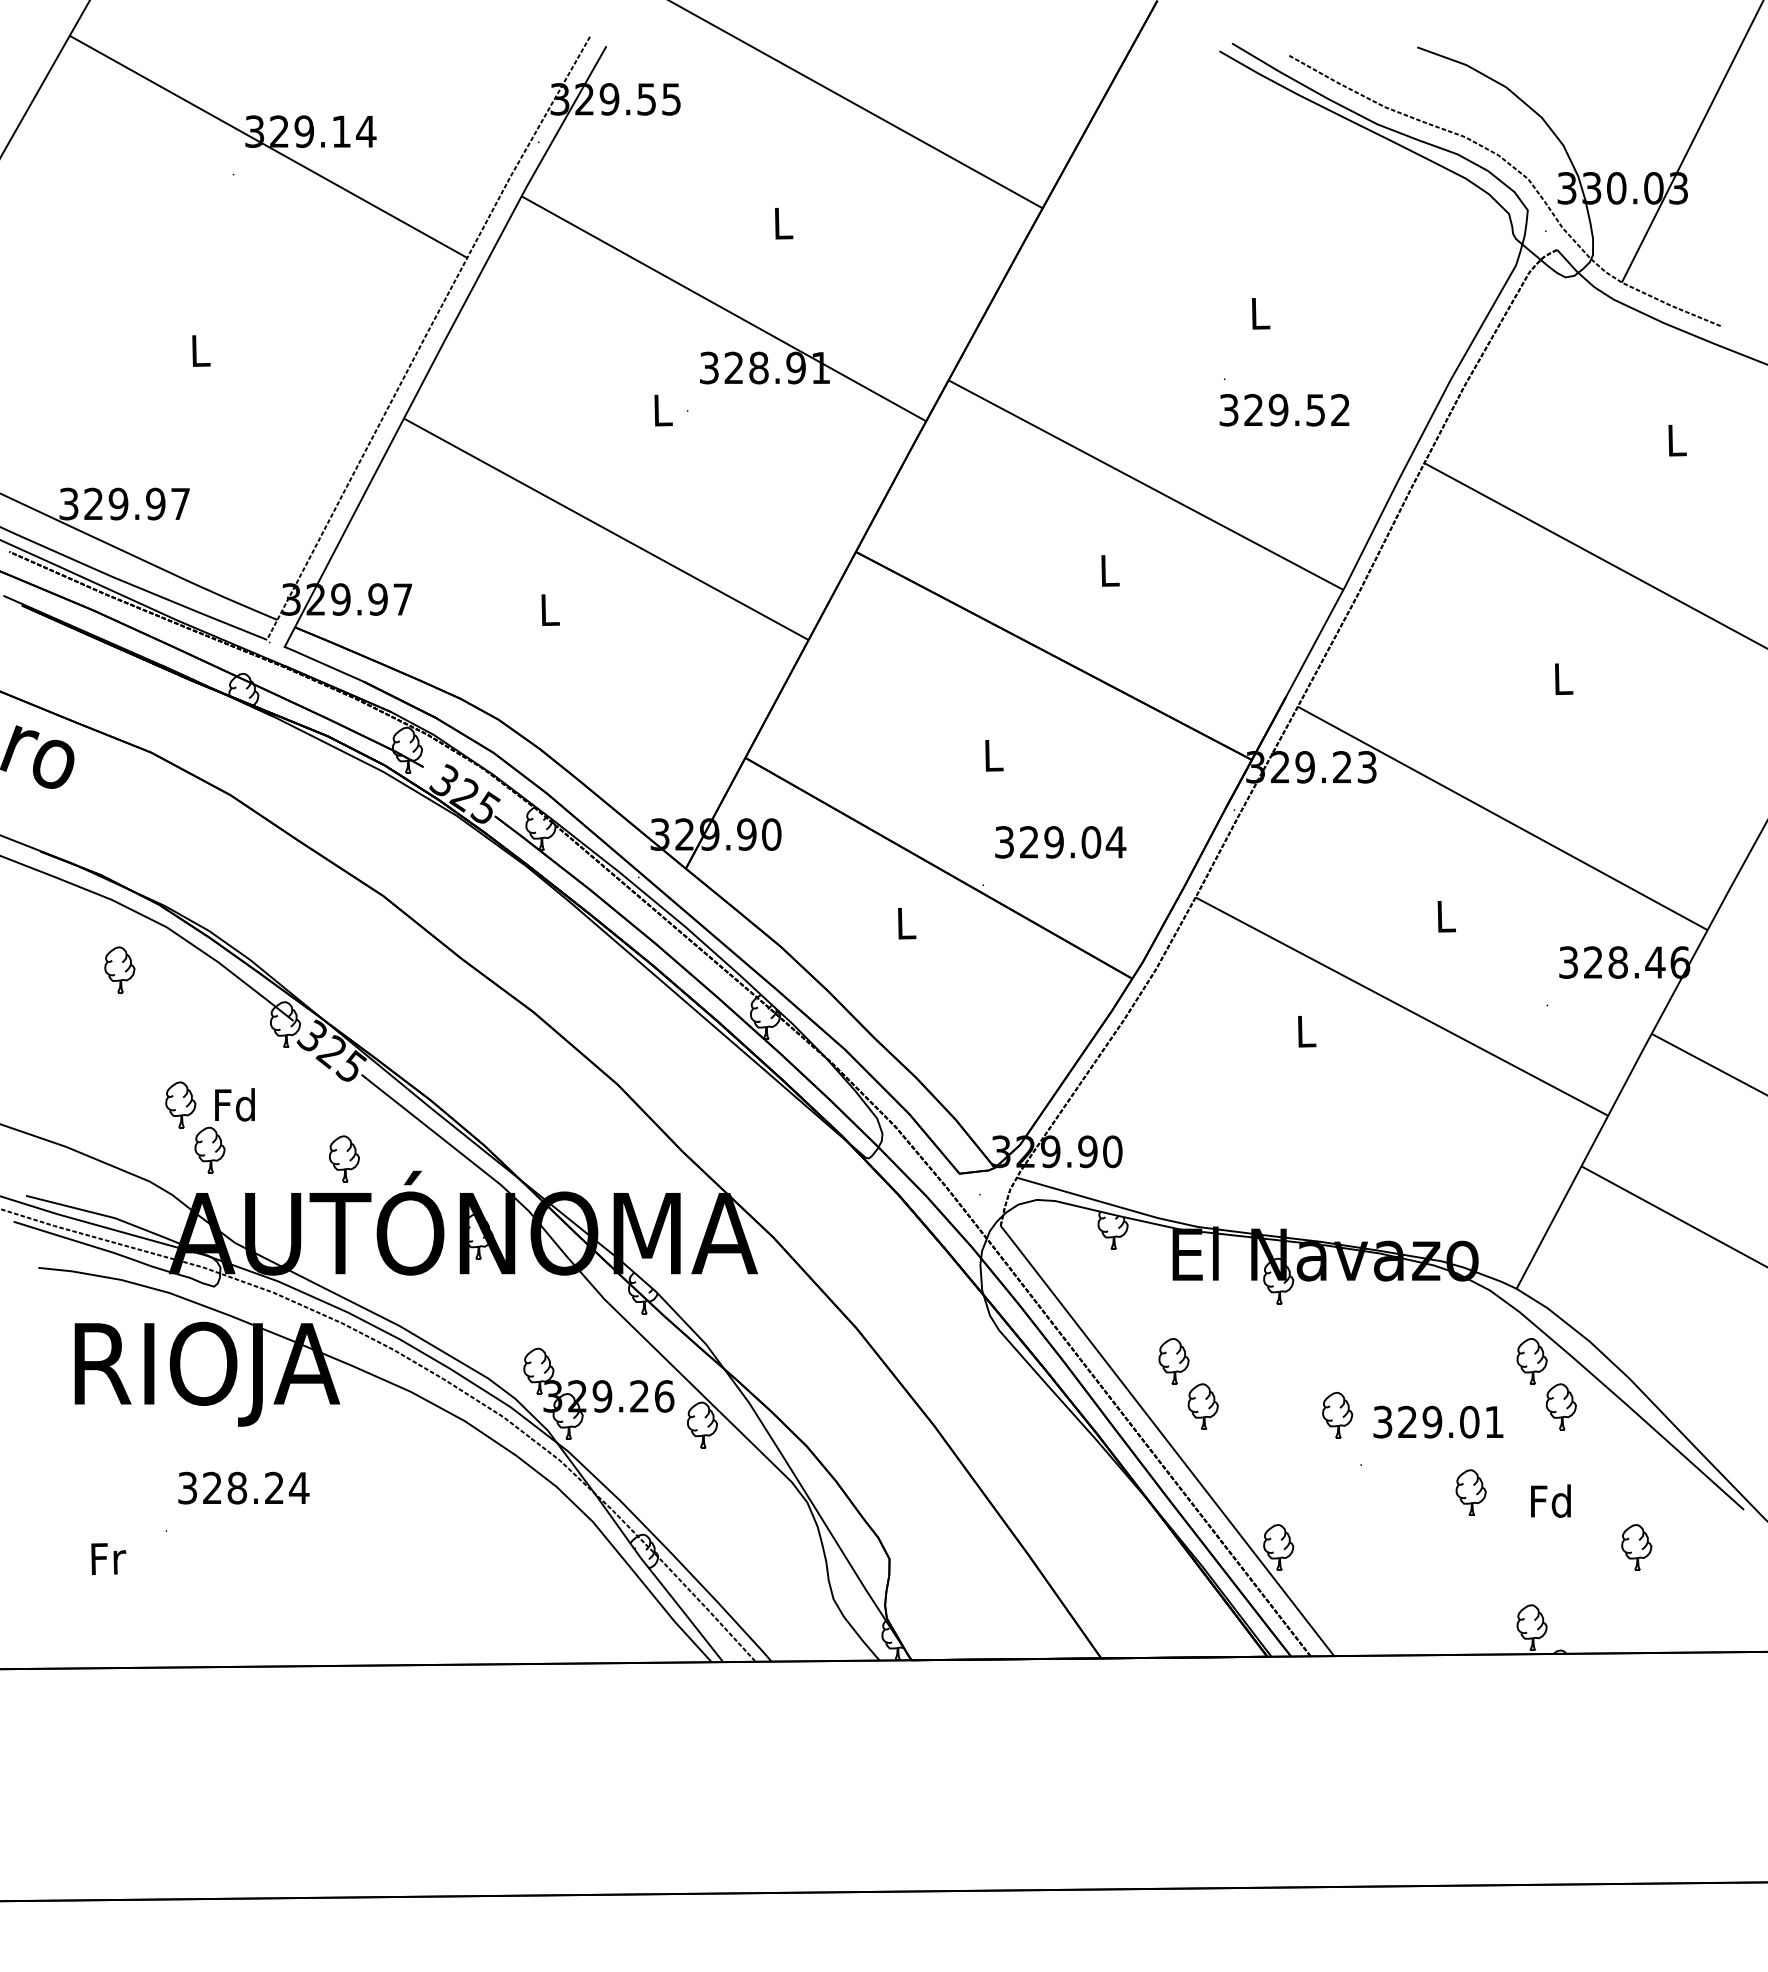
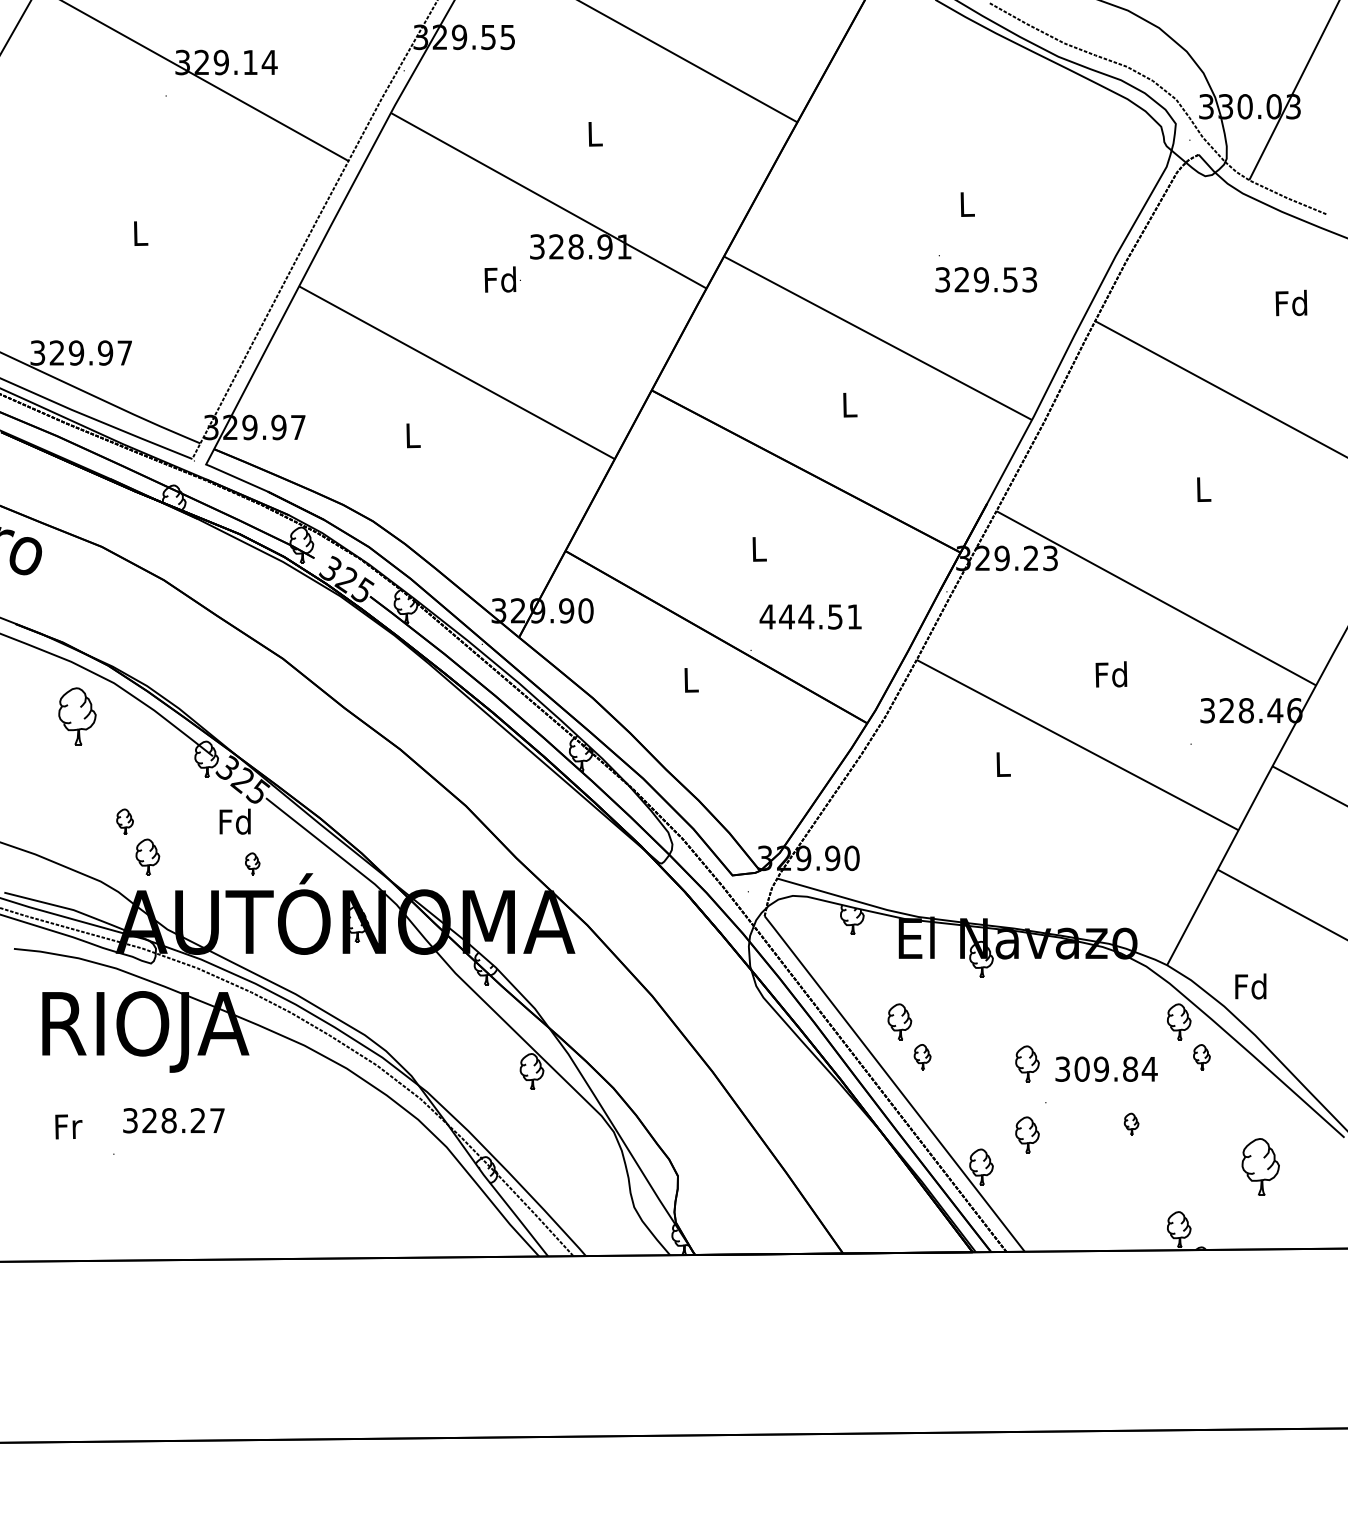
text: (661, 409) -> (500, 279), L -> Fd
text: (1340, 410) -> (1029, 280), 329.52 -> 329.53
text: (1675, 439) -> (1291, 302), L -> Fd
text: (1060, 842) -> (811, 617), 329.04 -> 444.51
text: (1445, 915) -> (1111, 674), L -> Fd
part: (119, 969) -> (77, 716), size x1.6
part: (180, 1104) -> (124, 821), size x0.7
text: (234, 1104) -> (234, 821), moved
part: (344, 1158) -> (252, 863), size x0.6
part: (598, 1393) -> (450, 1046), removed
part: (1202, 1406) -> (922, 1057), size x0.7
part: (1560, 1406) -> (1201, 1057), size x0.7
text: (1451, 1421) -> (1116, 1068), 329.01 -> 309.84
text: (299, 1487) -> (217, 1120), 328.24 -> 328.27
part: (1470, 1492) -> (1131, 1124), size x0.6
text: (1550, 1500) -> (1250, 986), moved
part: (1337, 1506) -> (1027, 1135), added
part: (1636, 1547) -> (1260, 1167), size x1.6
text: (108, 1558) -> (68, 1126), moved

